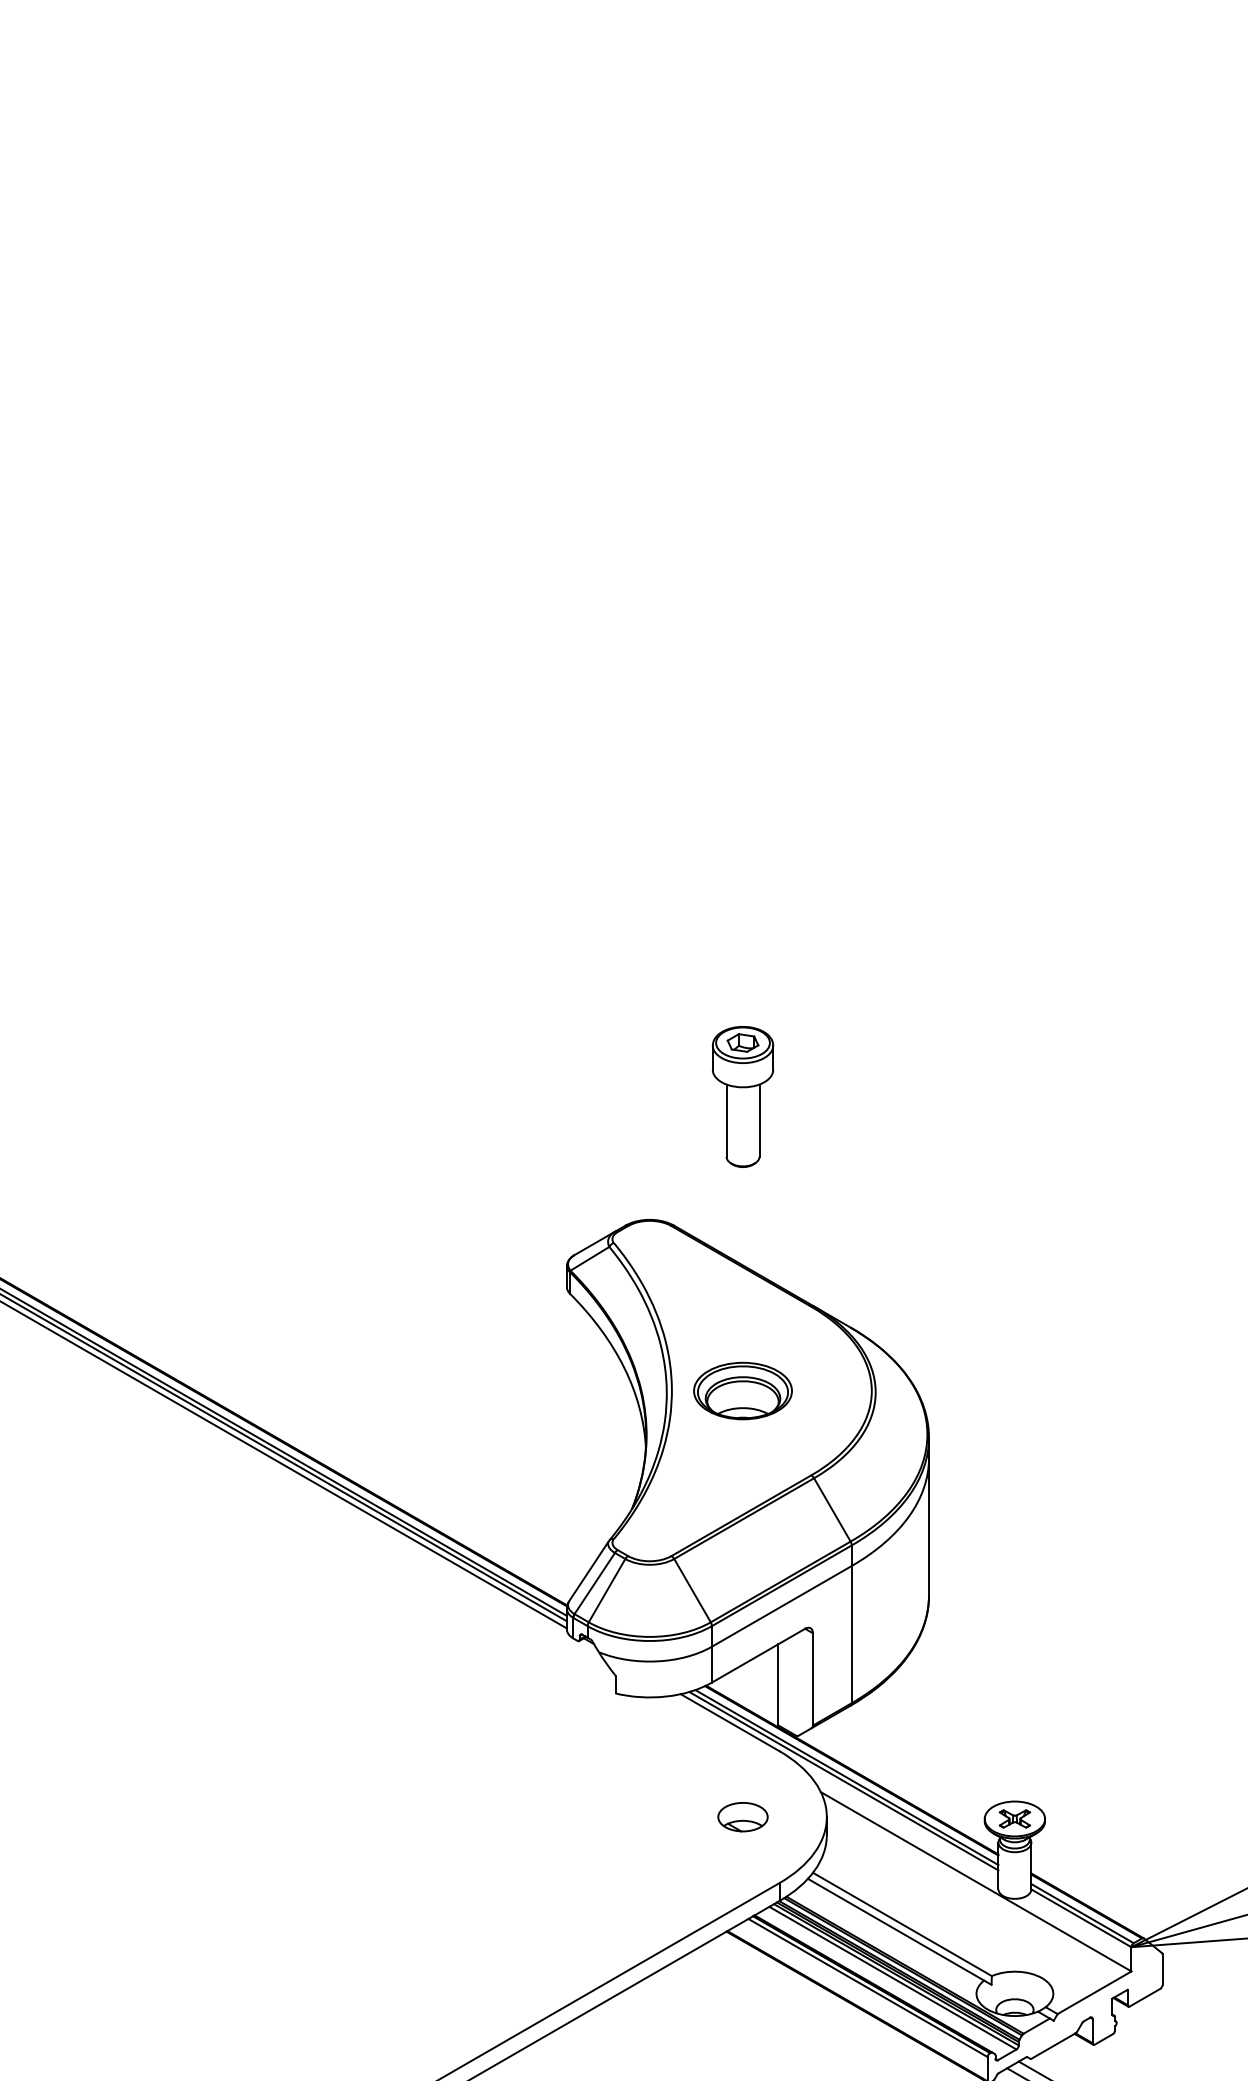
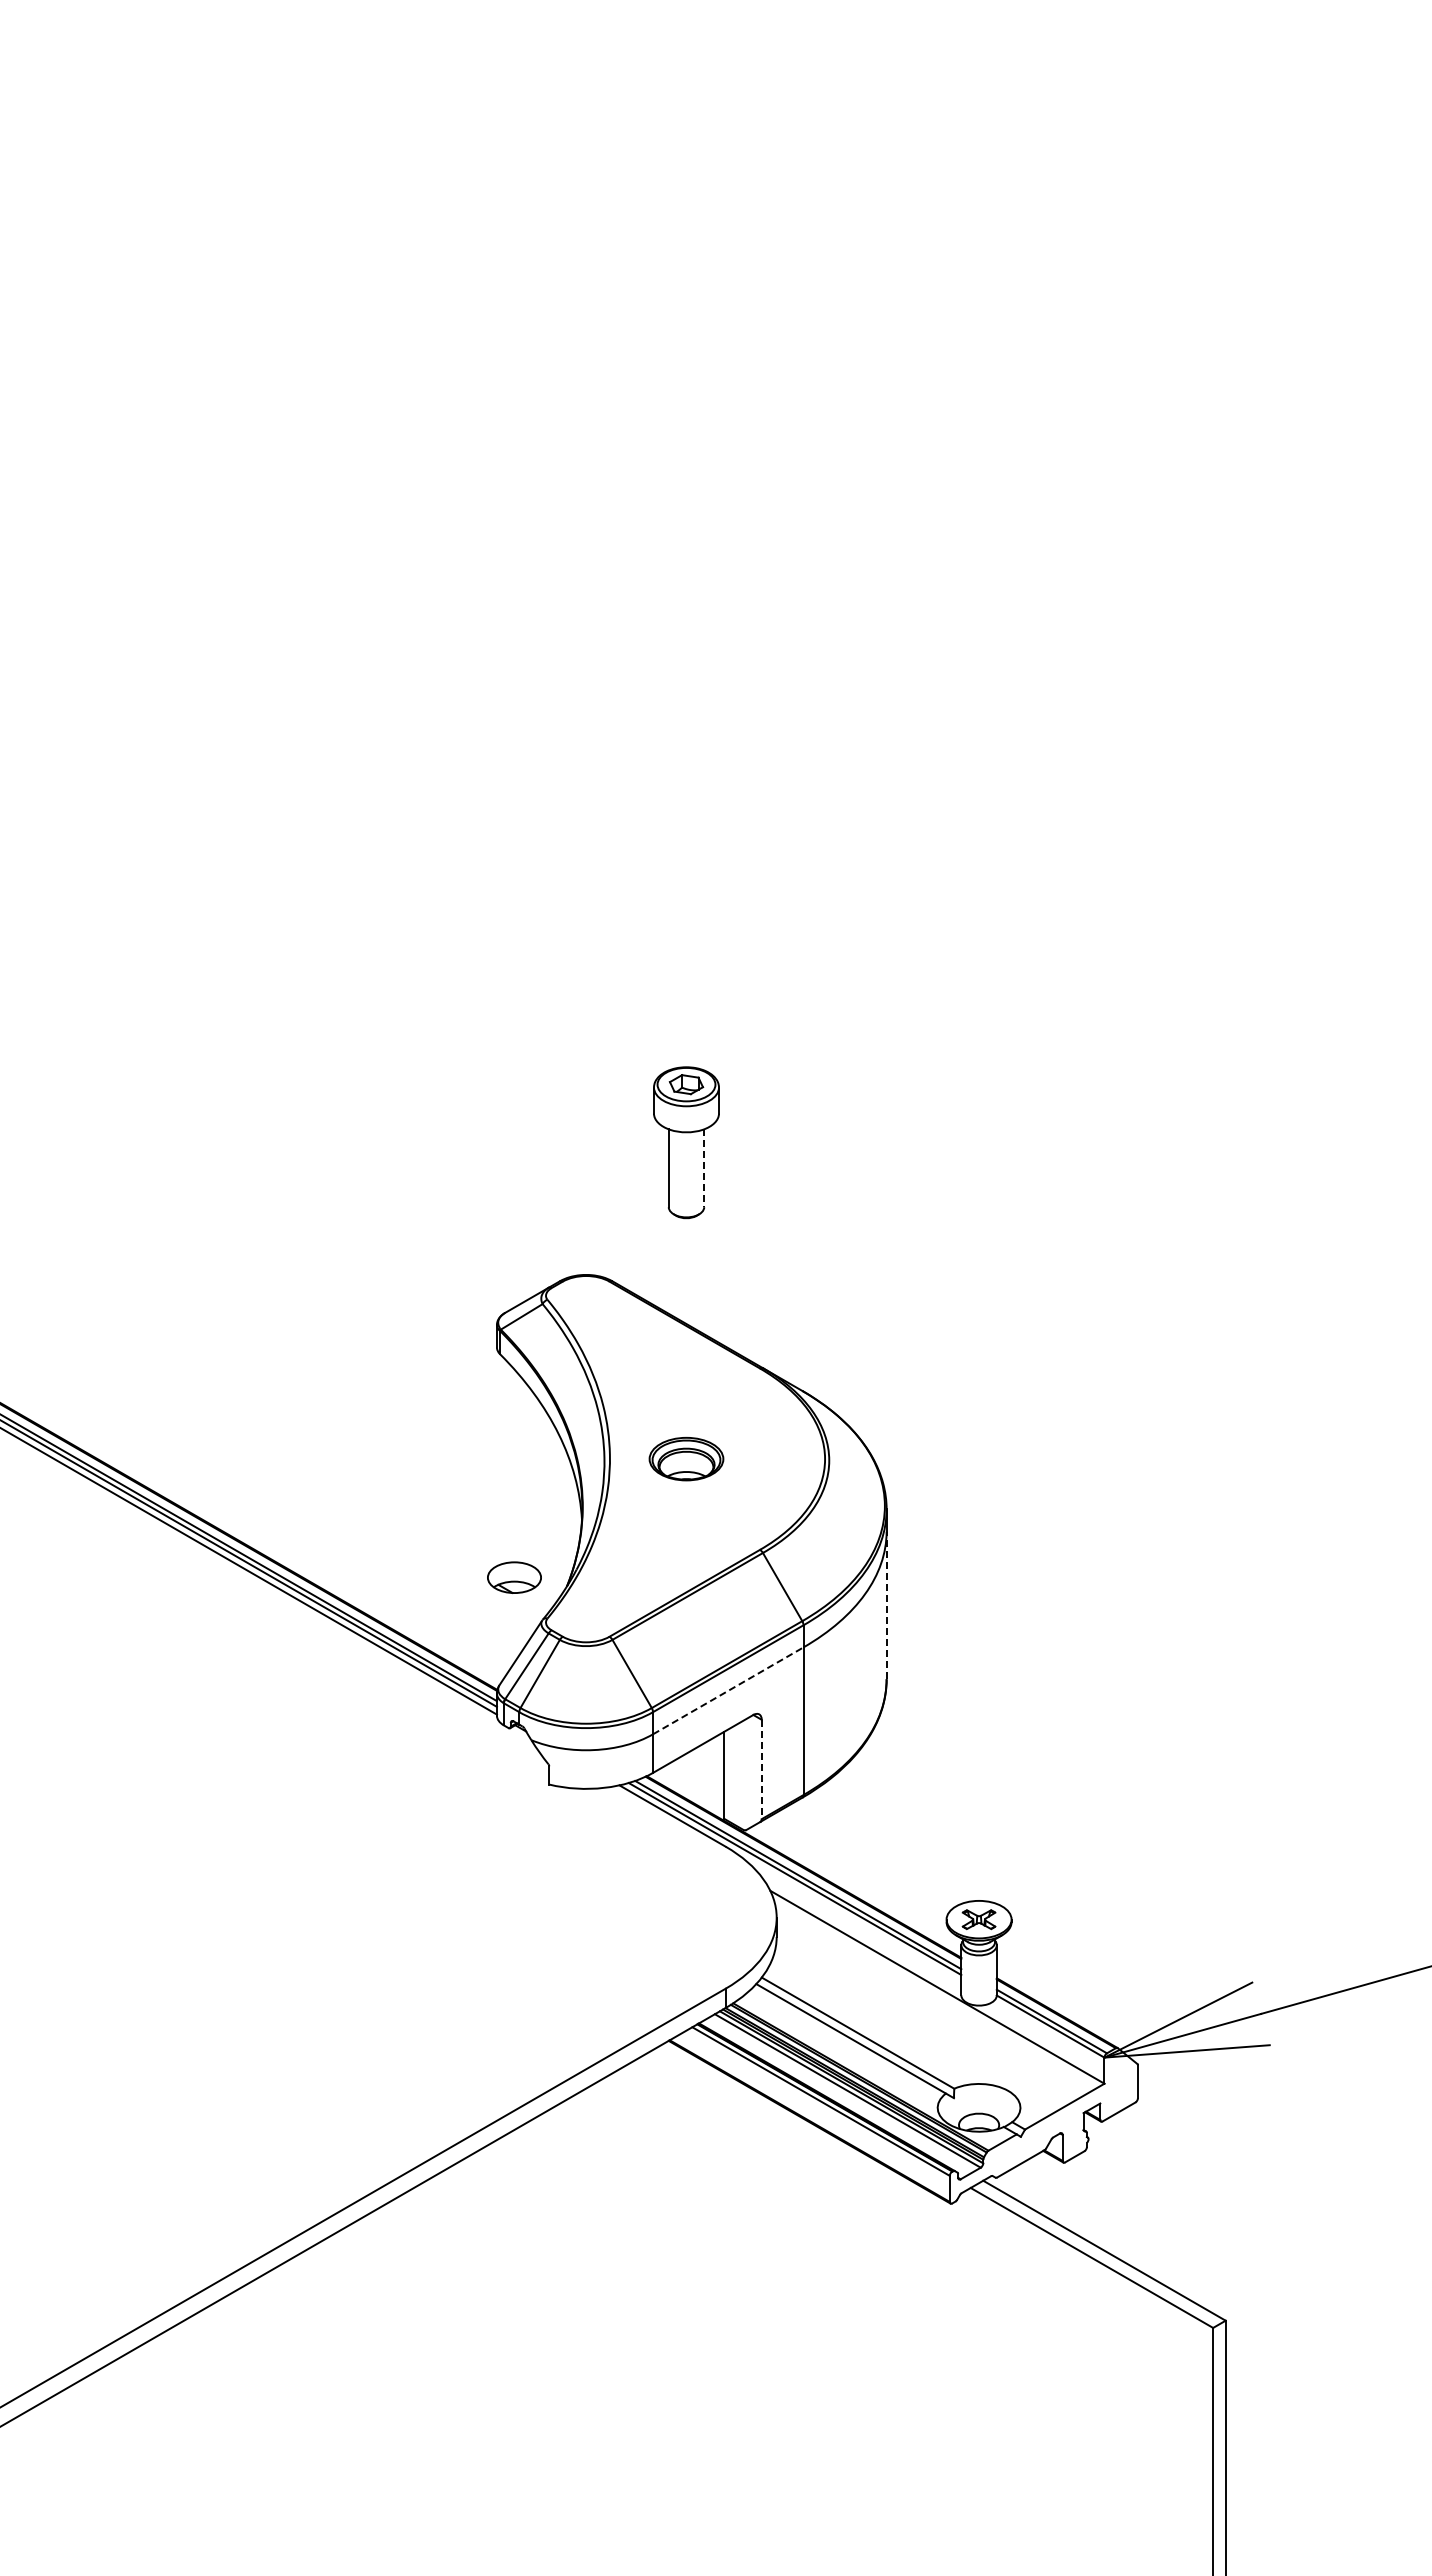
line: (759, 1120) -> (704, 1168), solid -> dashed
part: (743, 1390) -> (686, 1458), size x0.7
line: (928, 1527) -> (886, 1605), solid -> dashed
line: (782, 1606) -> (728, 1690), solid -> dashed
line: (812, 1679) -> (761, 1769), solid -> dashed
part: (743, 1816) -> (514, 1577), moved

